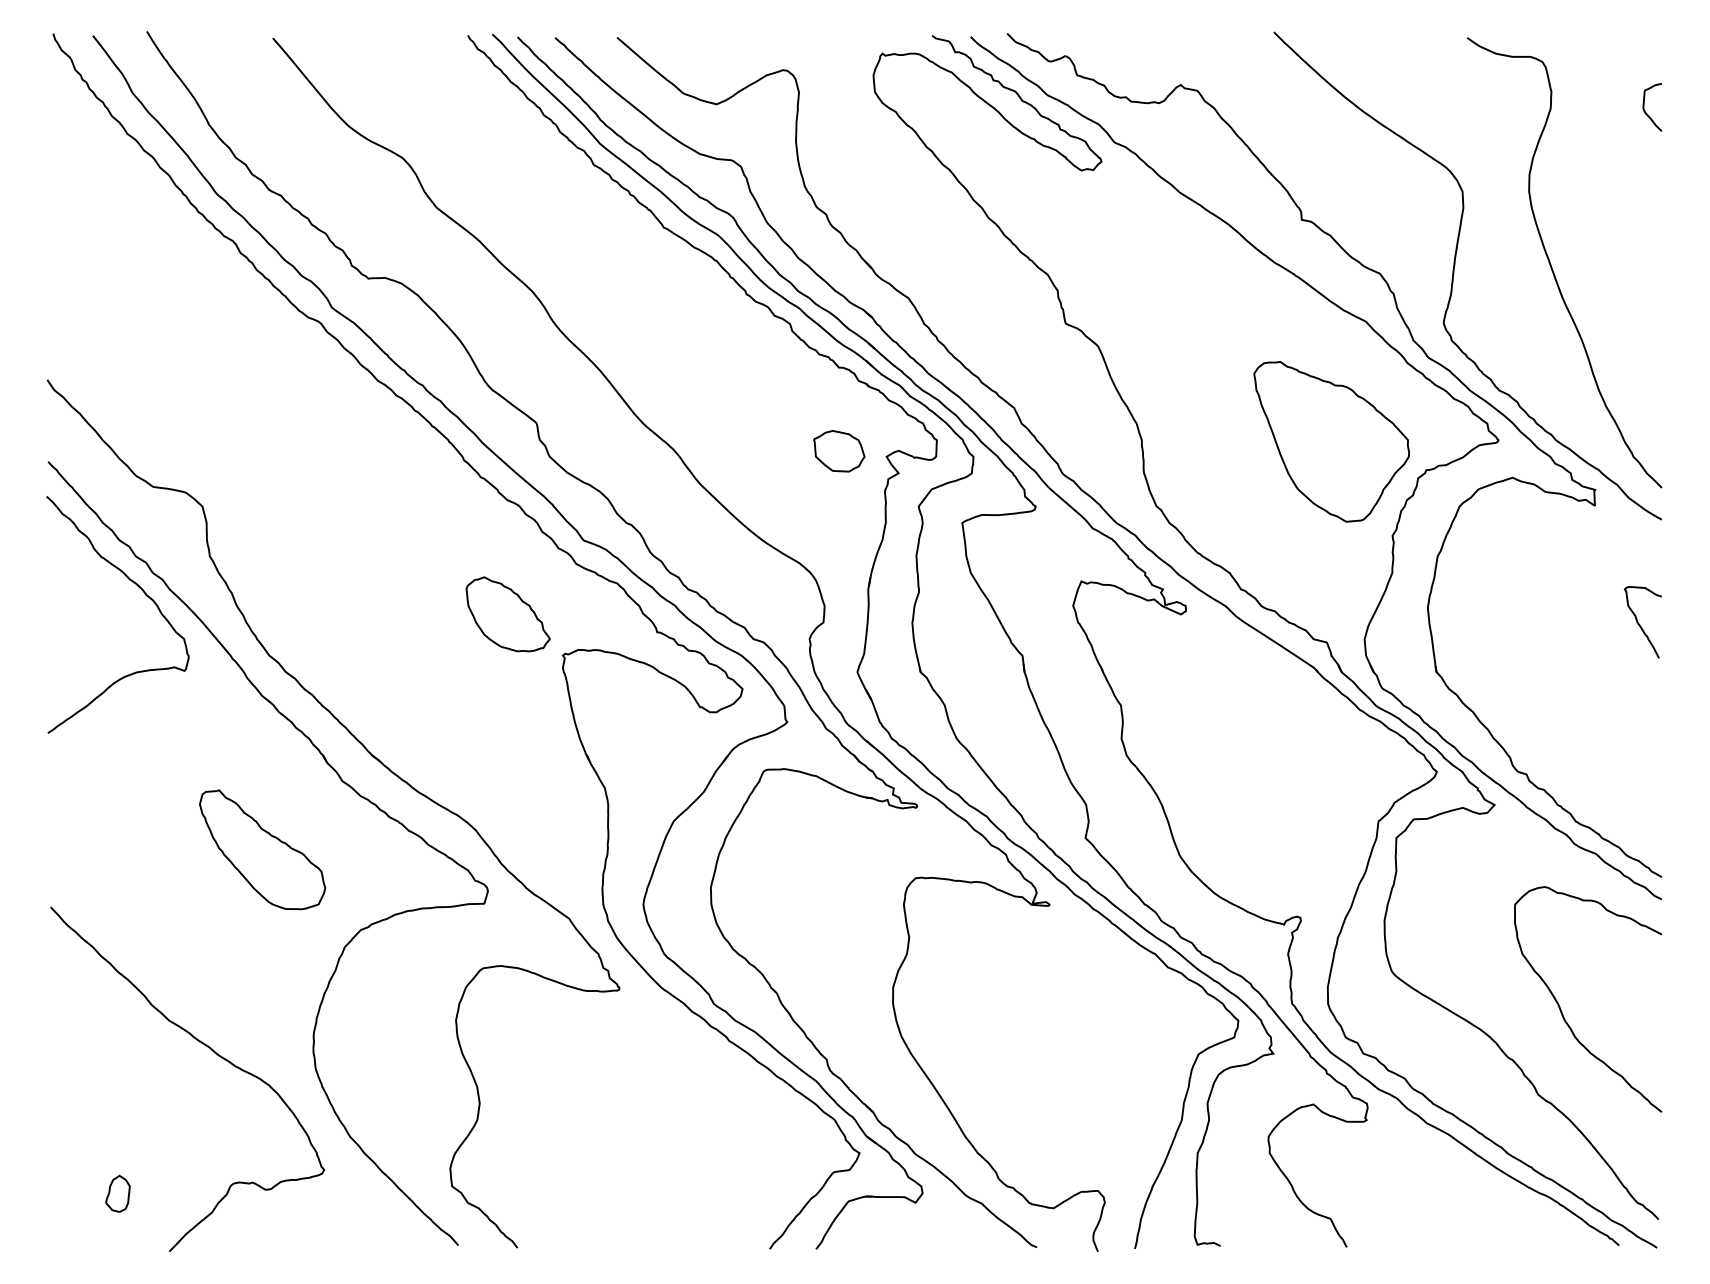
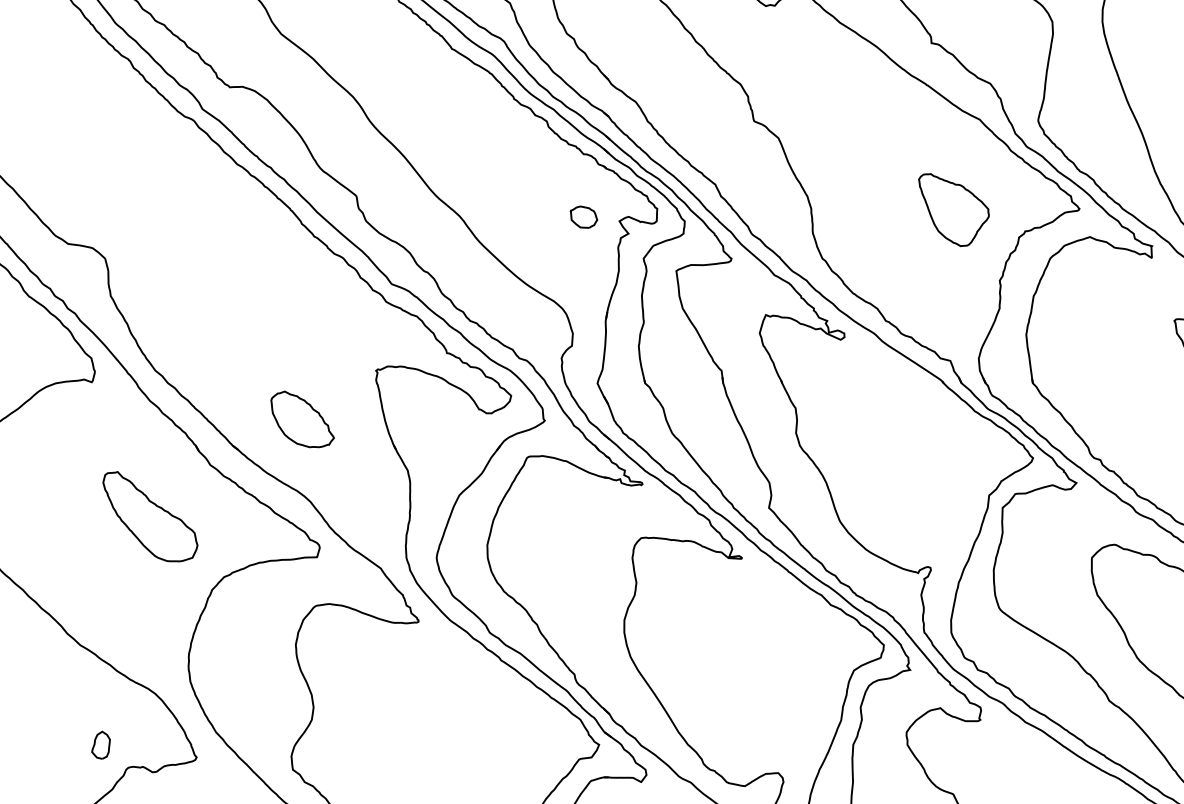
part: (1331, 441) -> (953, 209), size x0.6
part: (839, 451) -> (584, 217), size x0.7
part: (507, 614) -> (302, 419), moved
part: (117, 1193) -> (100, 745), moved

